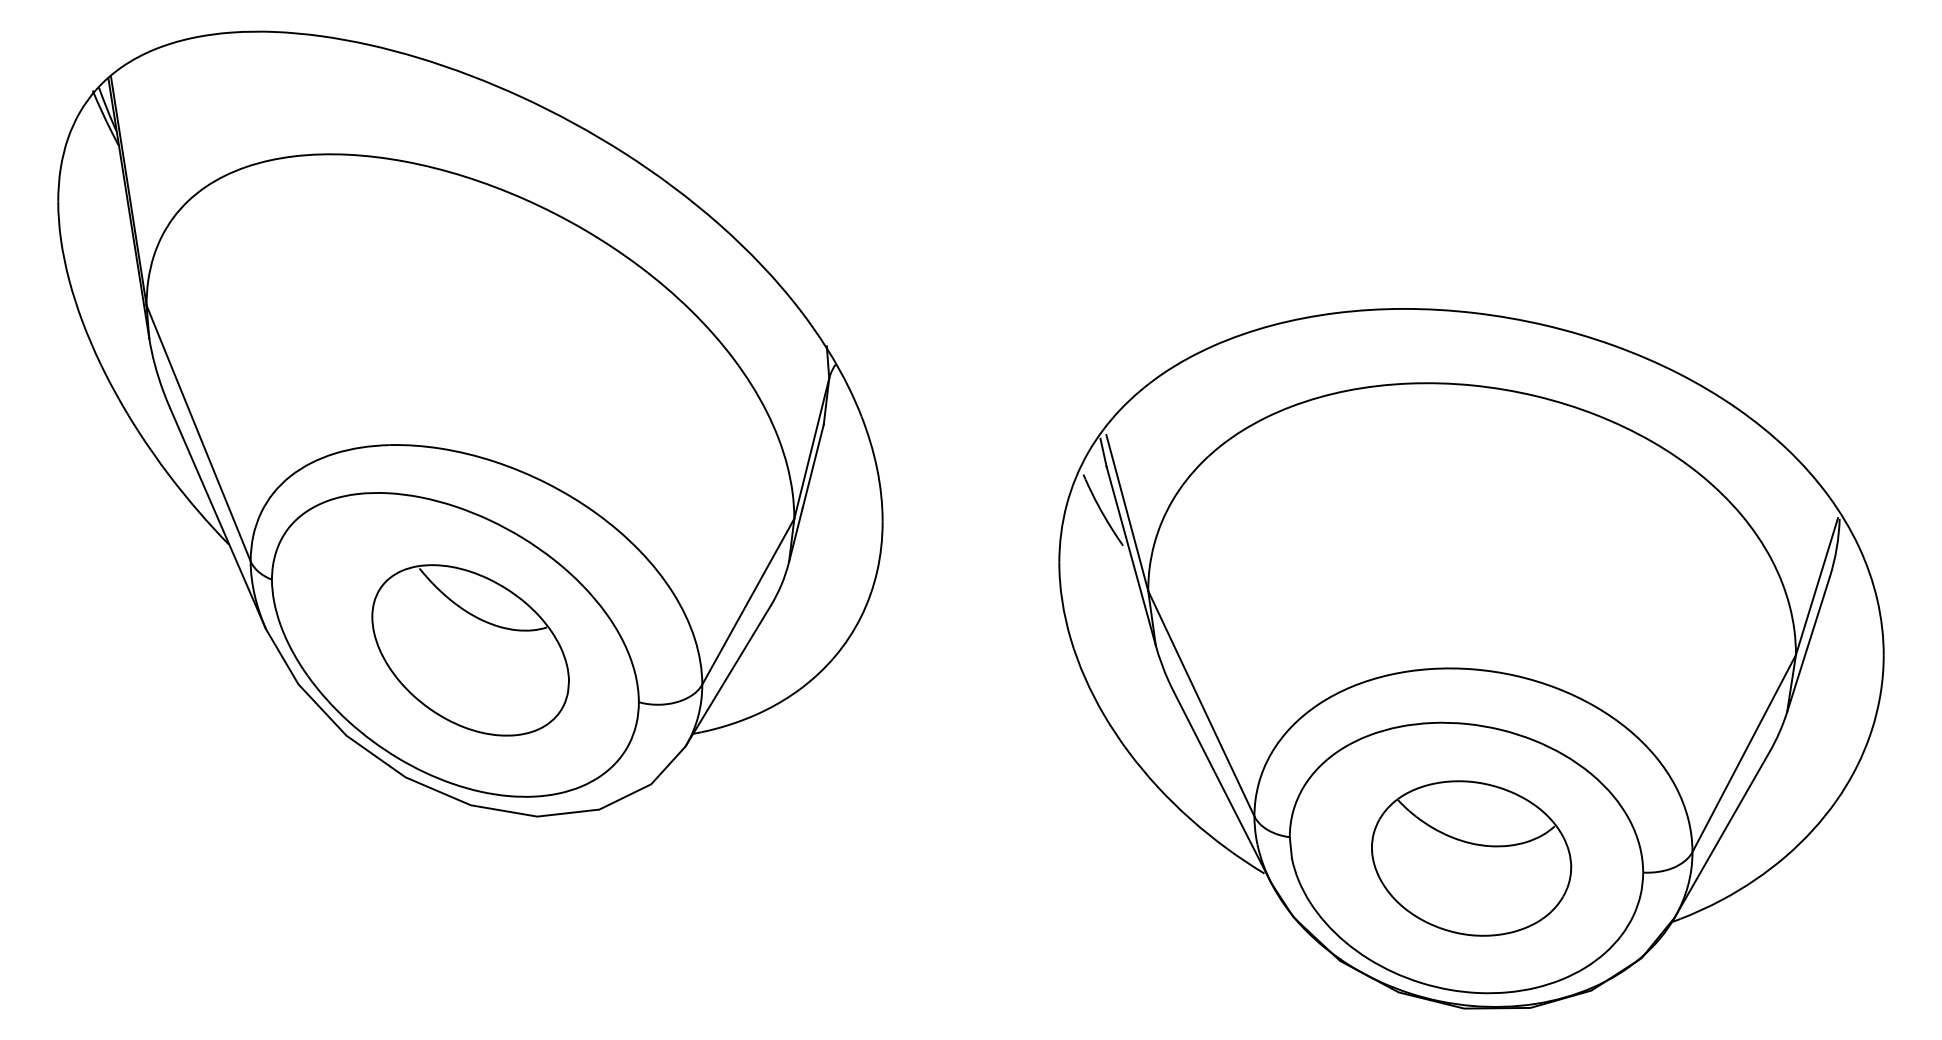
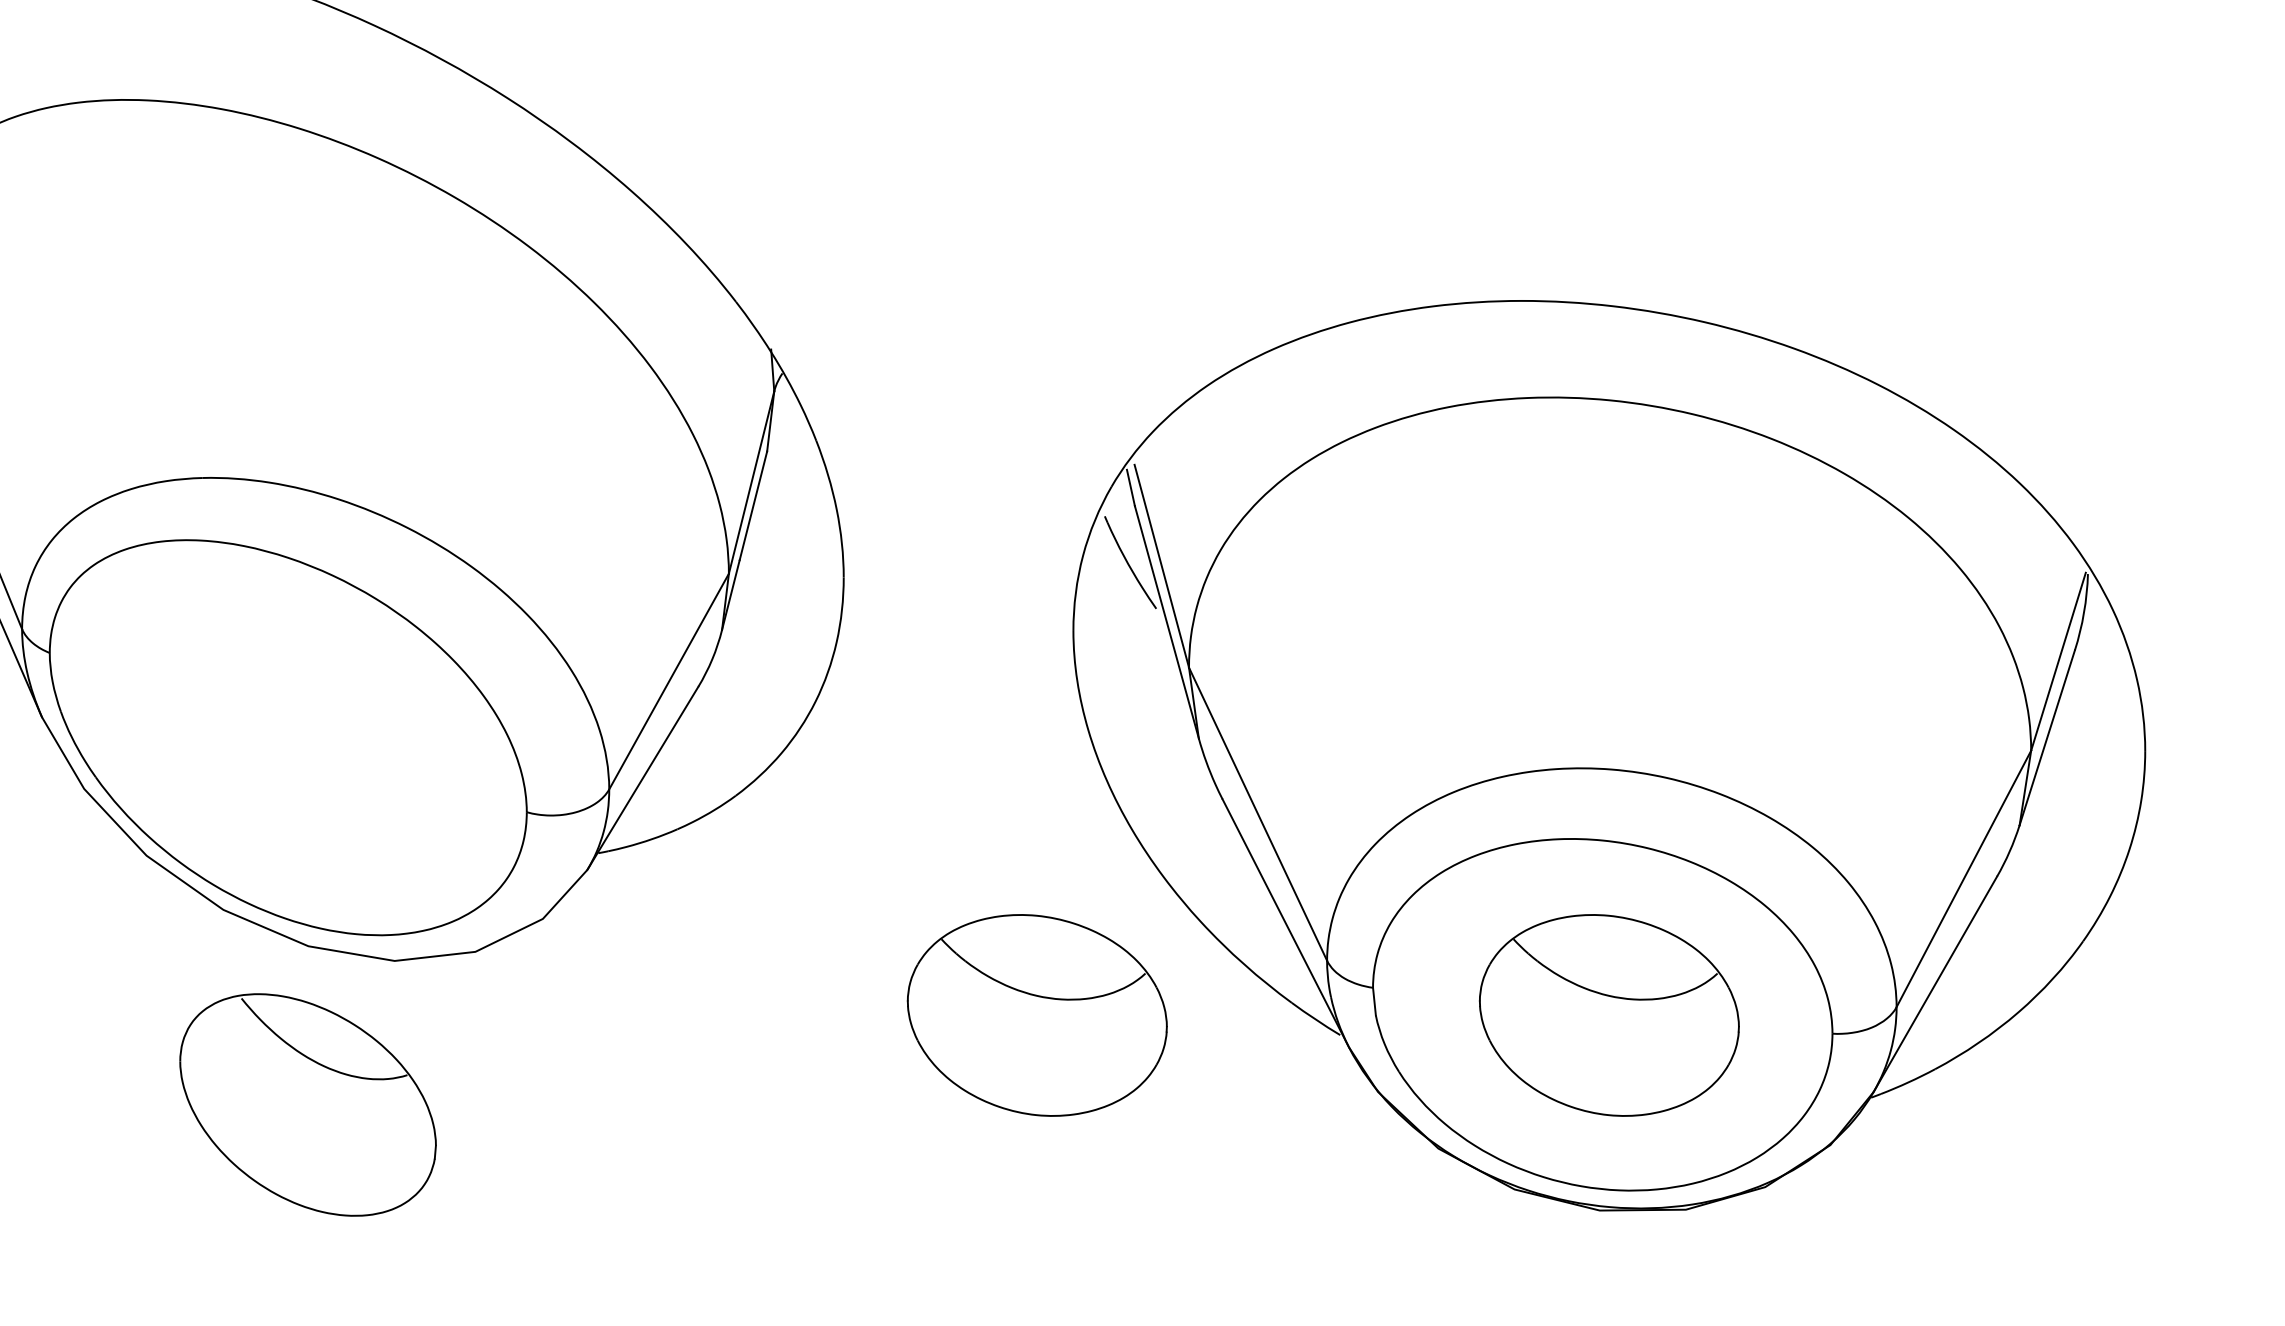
part: (470, 650) -> (307, 1105), moved
part: (1031, 858) -> (1037, 1015), added

